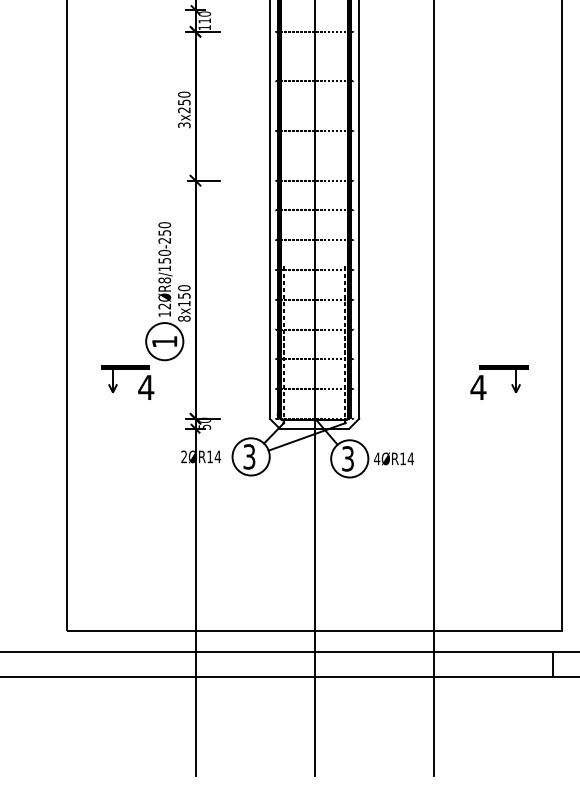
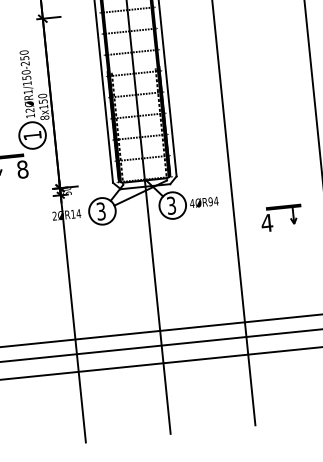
text: (164, 280) -> (28, 92), 12ØR8/150-250 -> 12ØR1/150-250
part: (511, 384) -> (290, 218), moved
text: (146, 387) -> (22, 169), 4 -> 8
text: (403, 458) -> (211, 201), 4ØR14 -> 4ØR94

